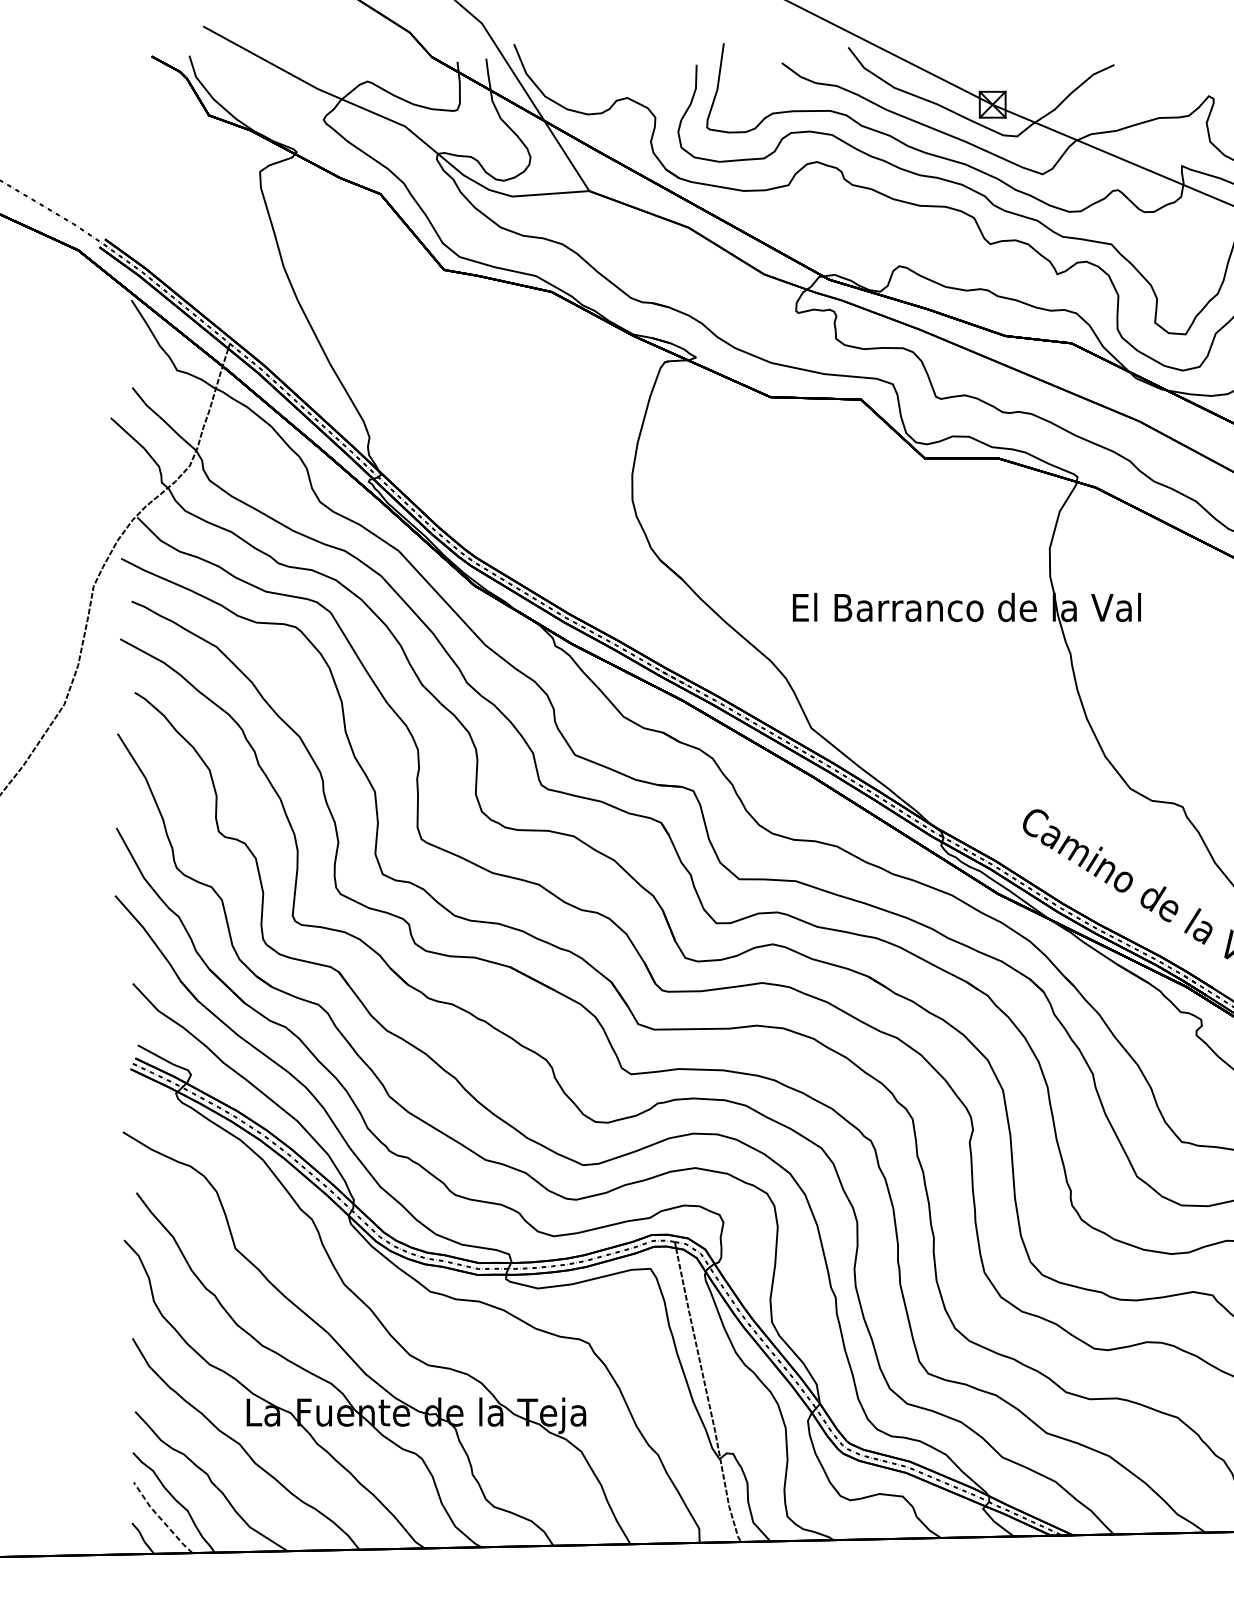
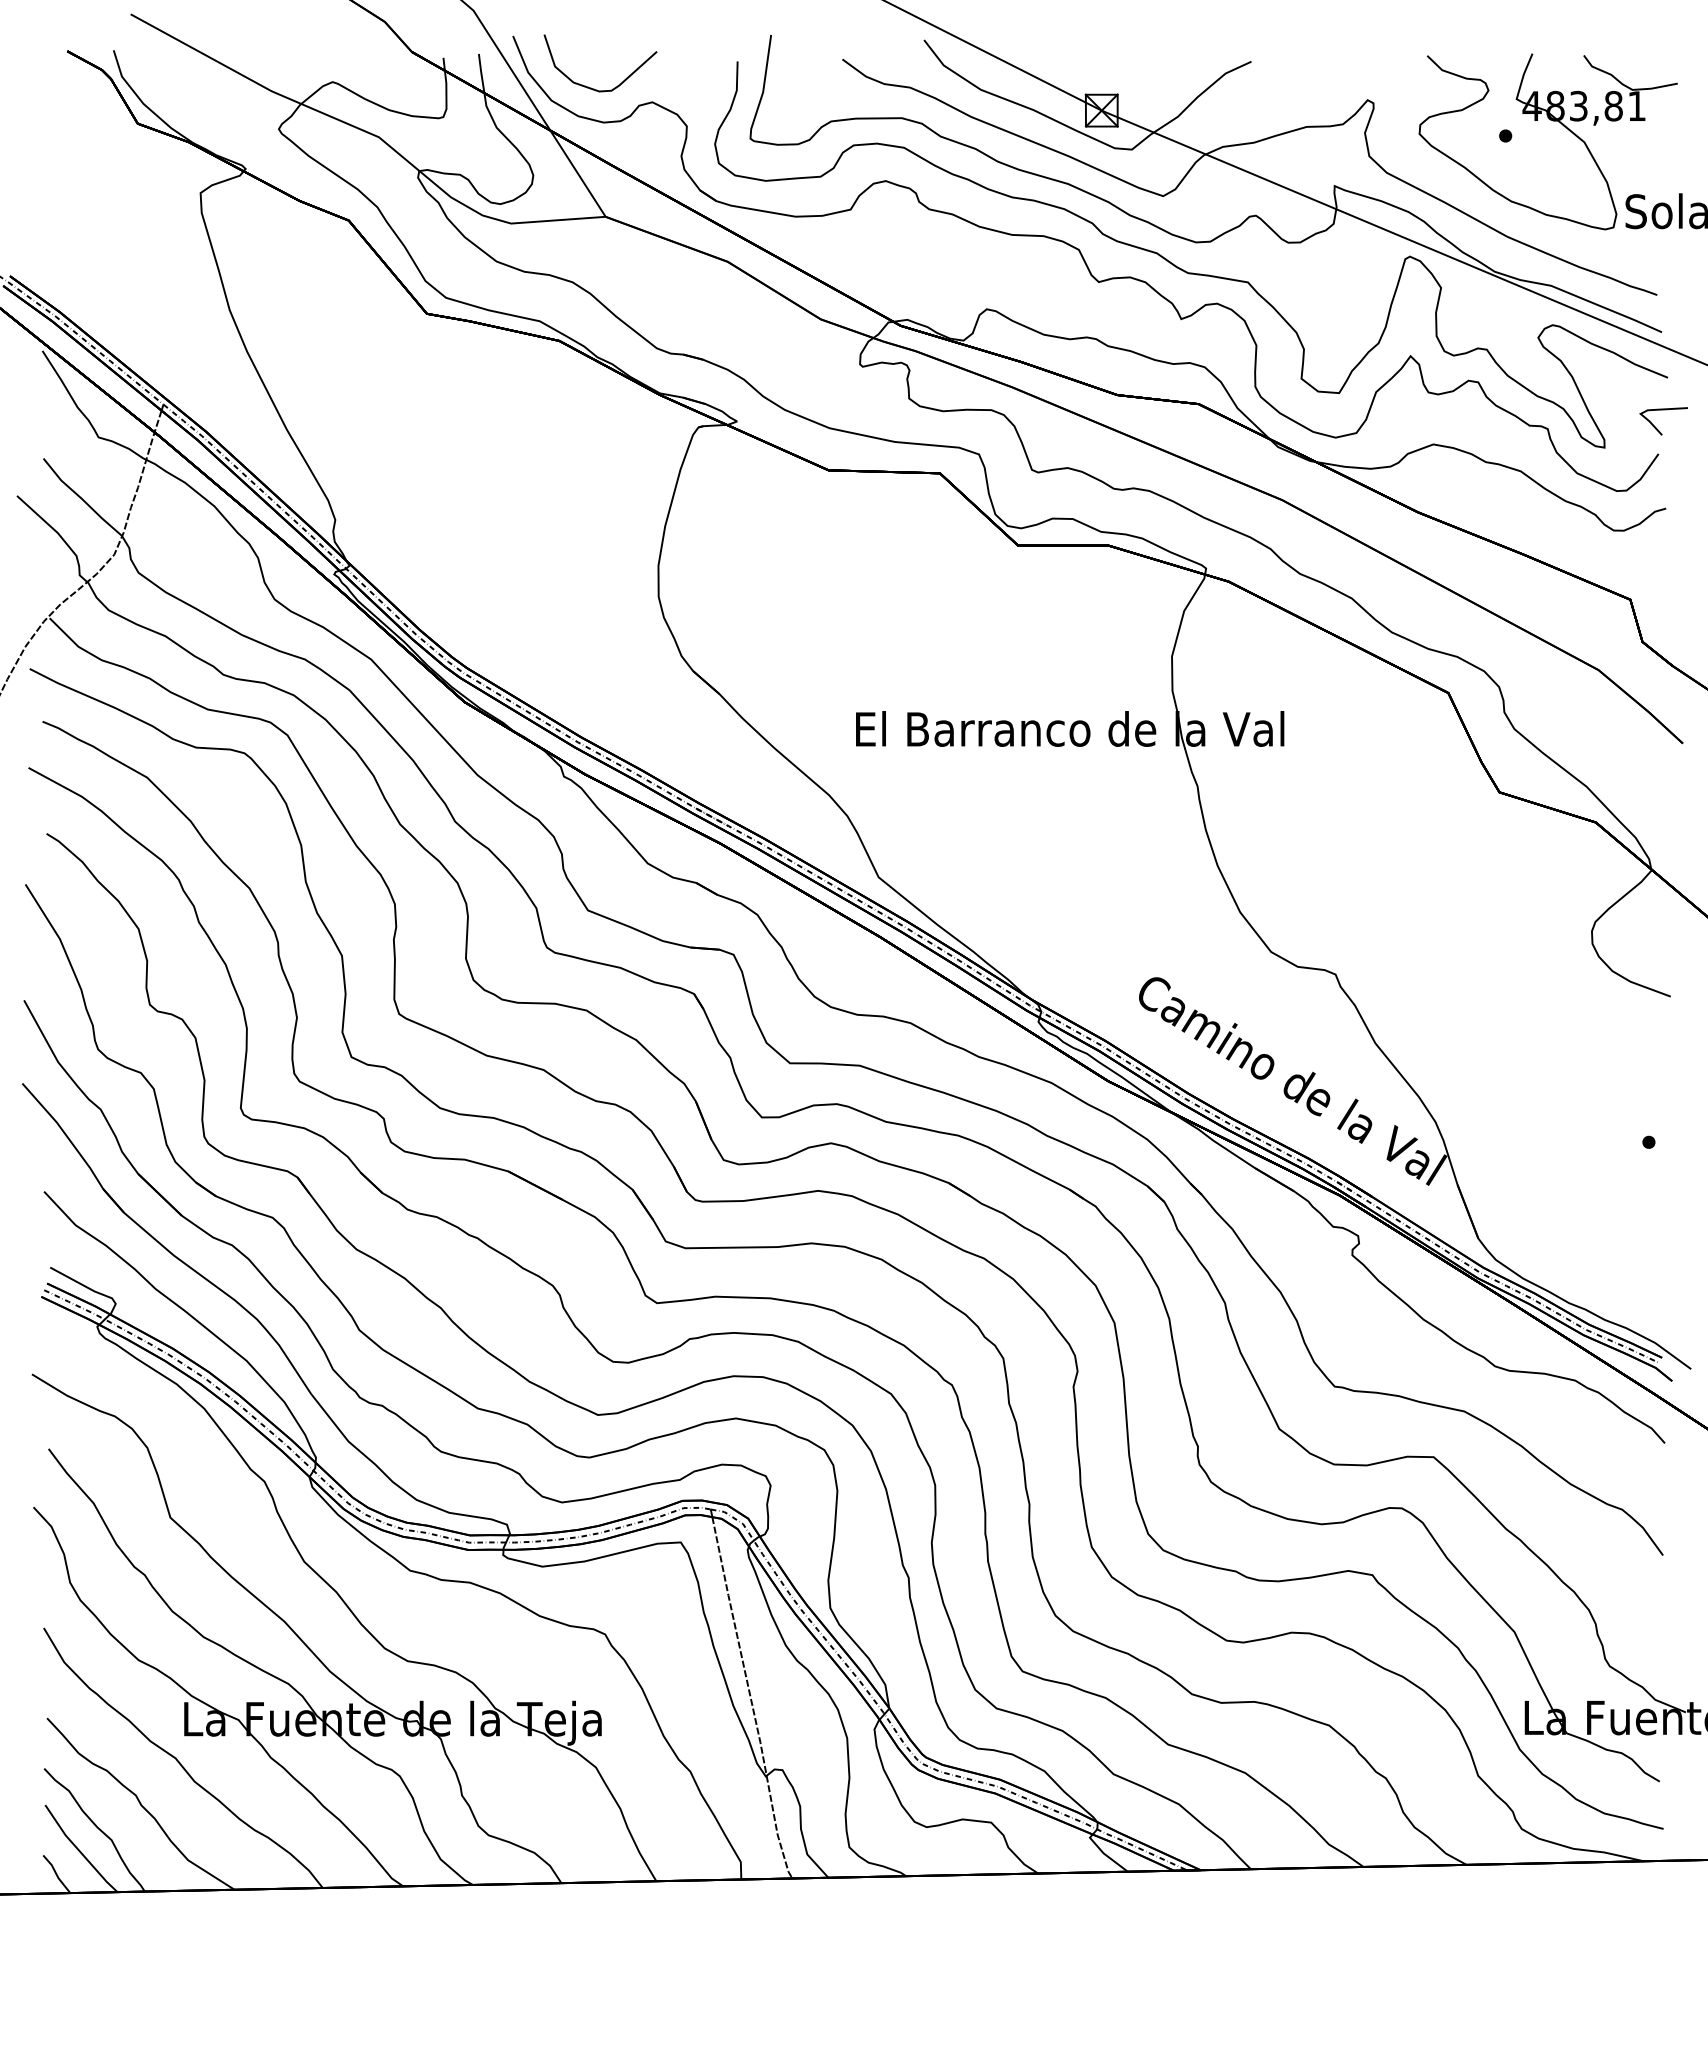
curve: (577, 85) -> (591, 87), added
line: (160, 1519) -> (78, 1850), dashed -> solid

